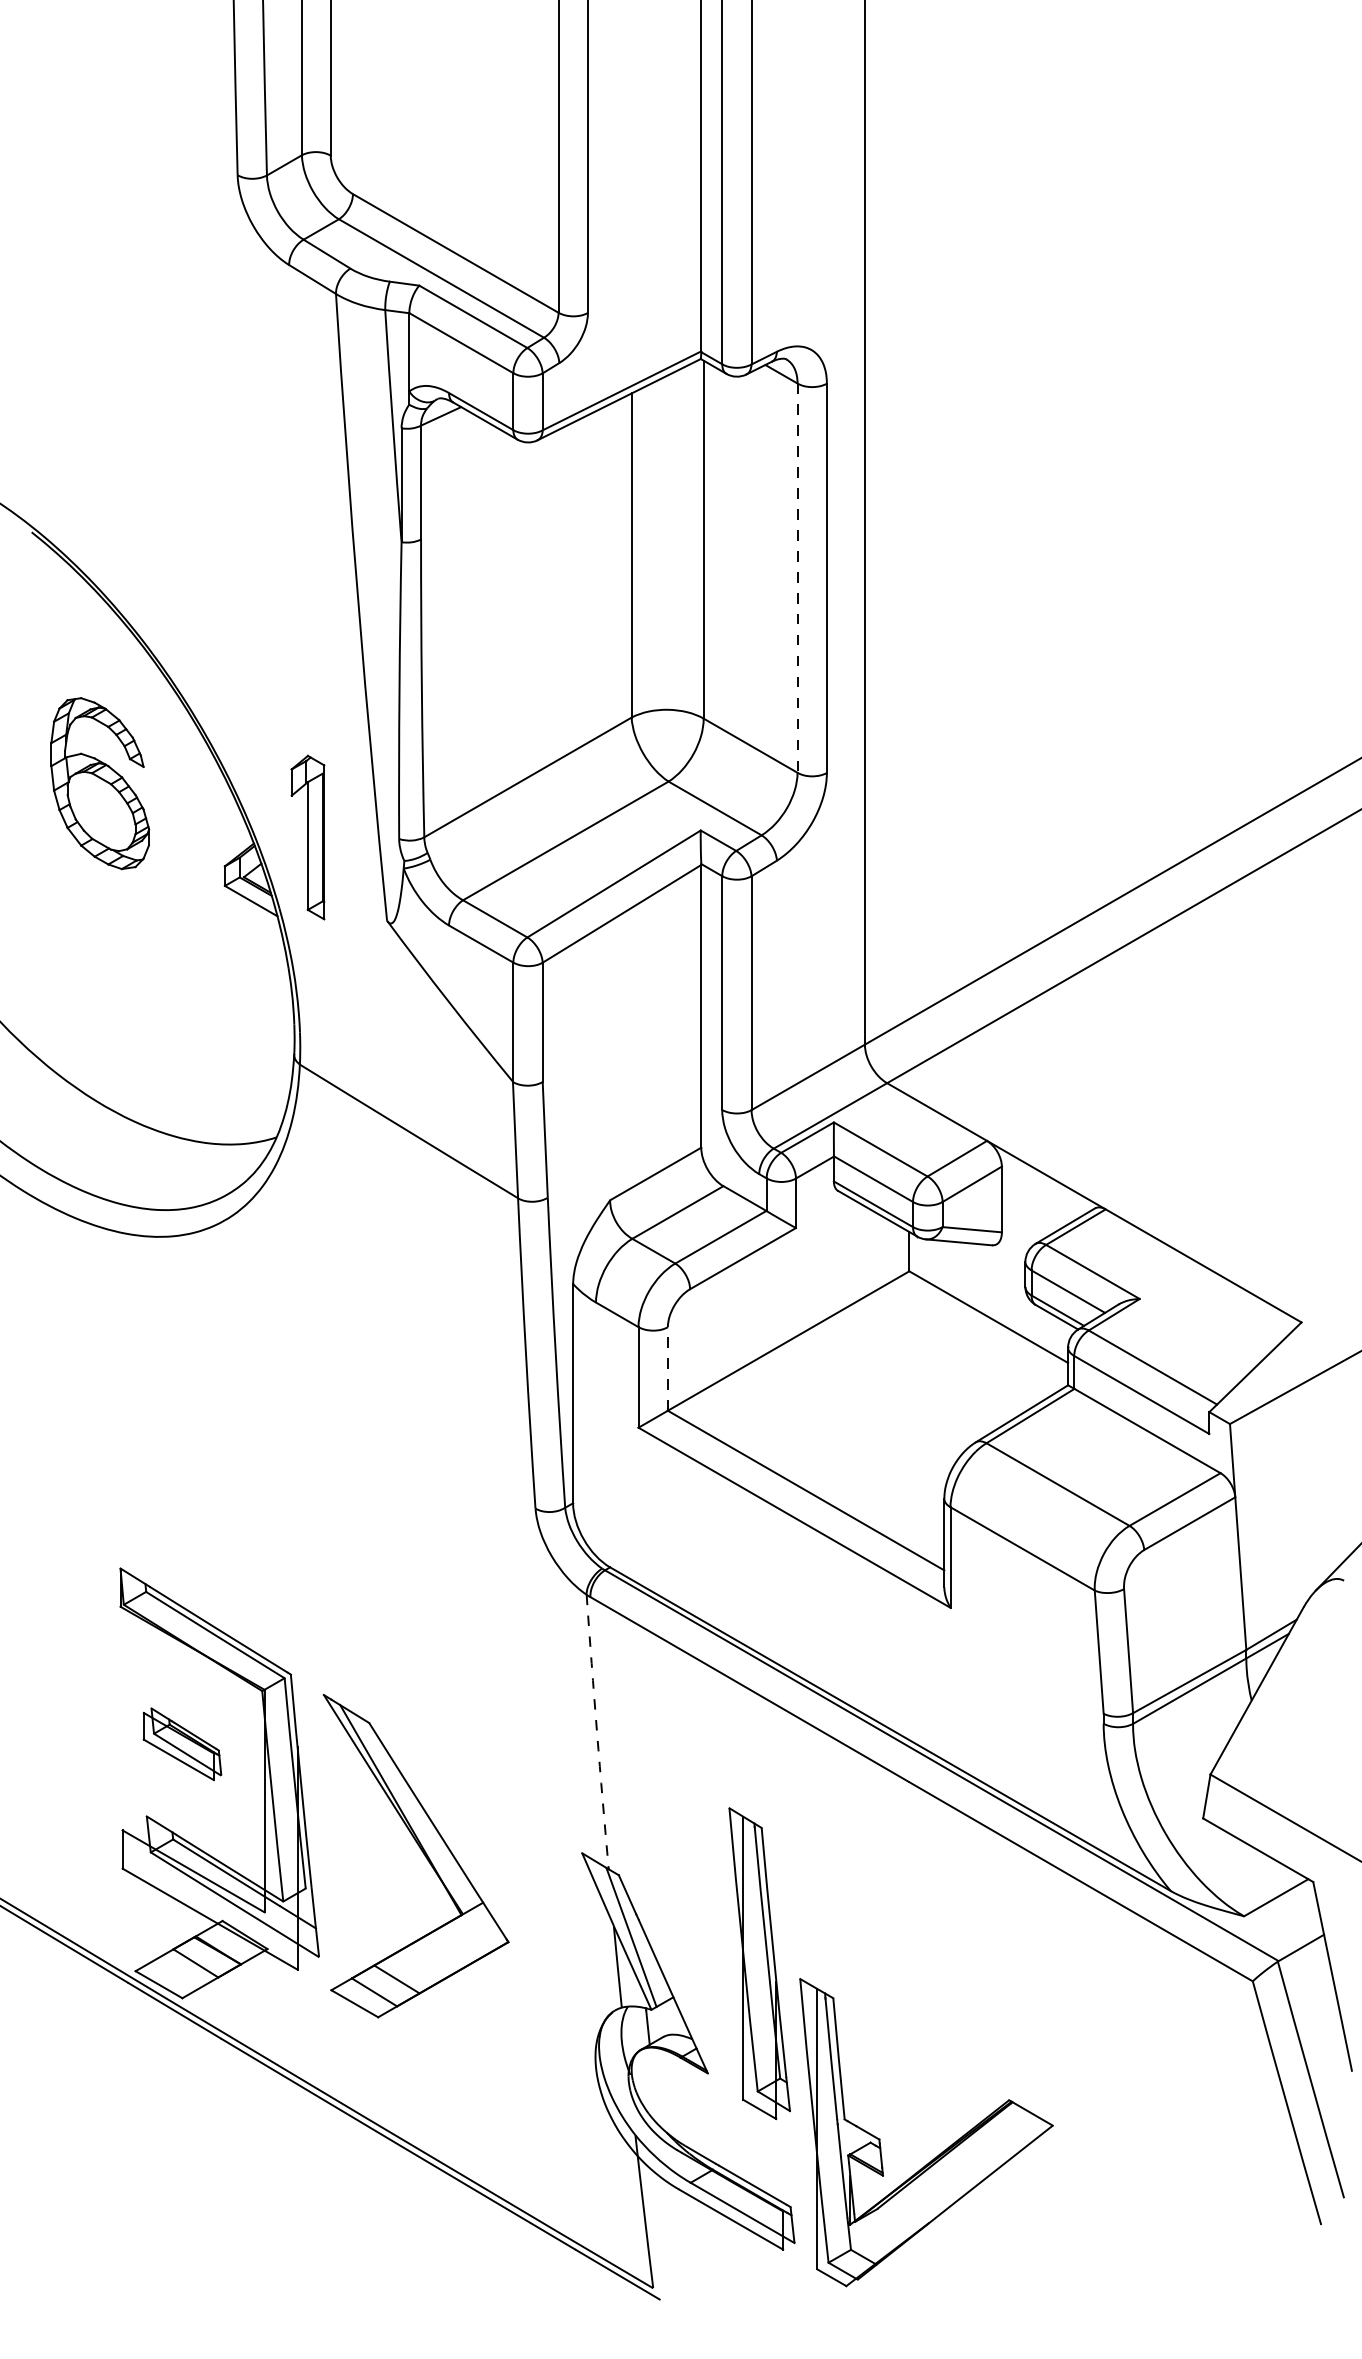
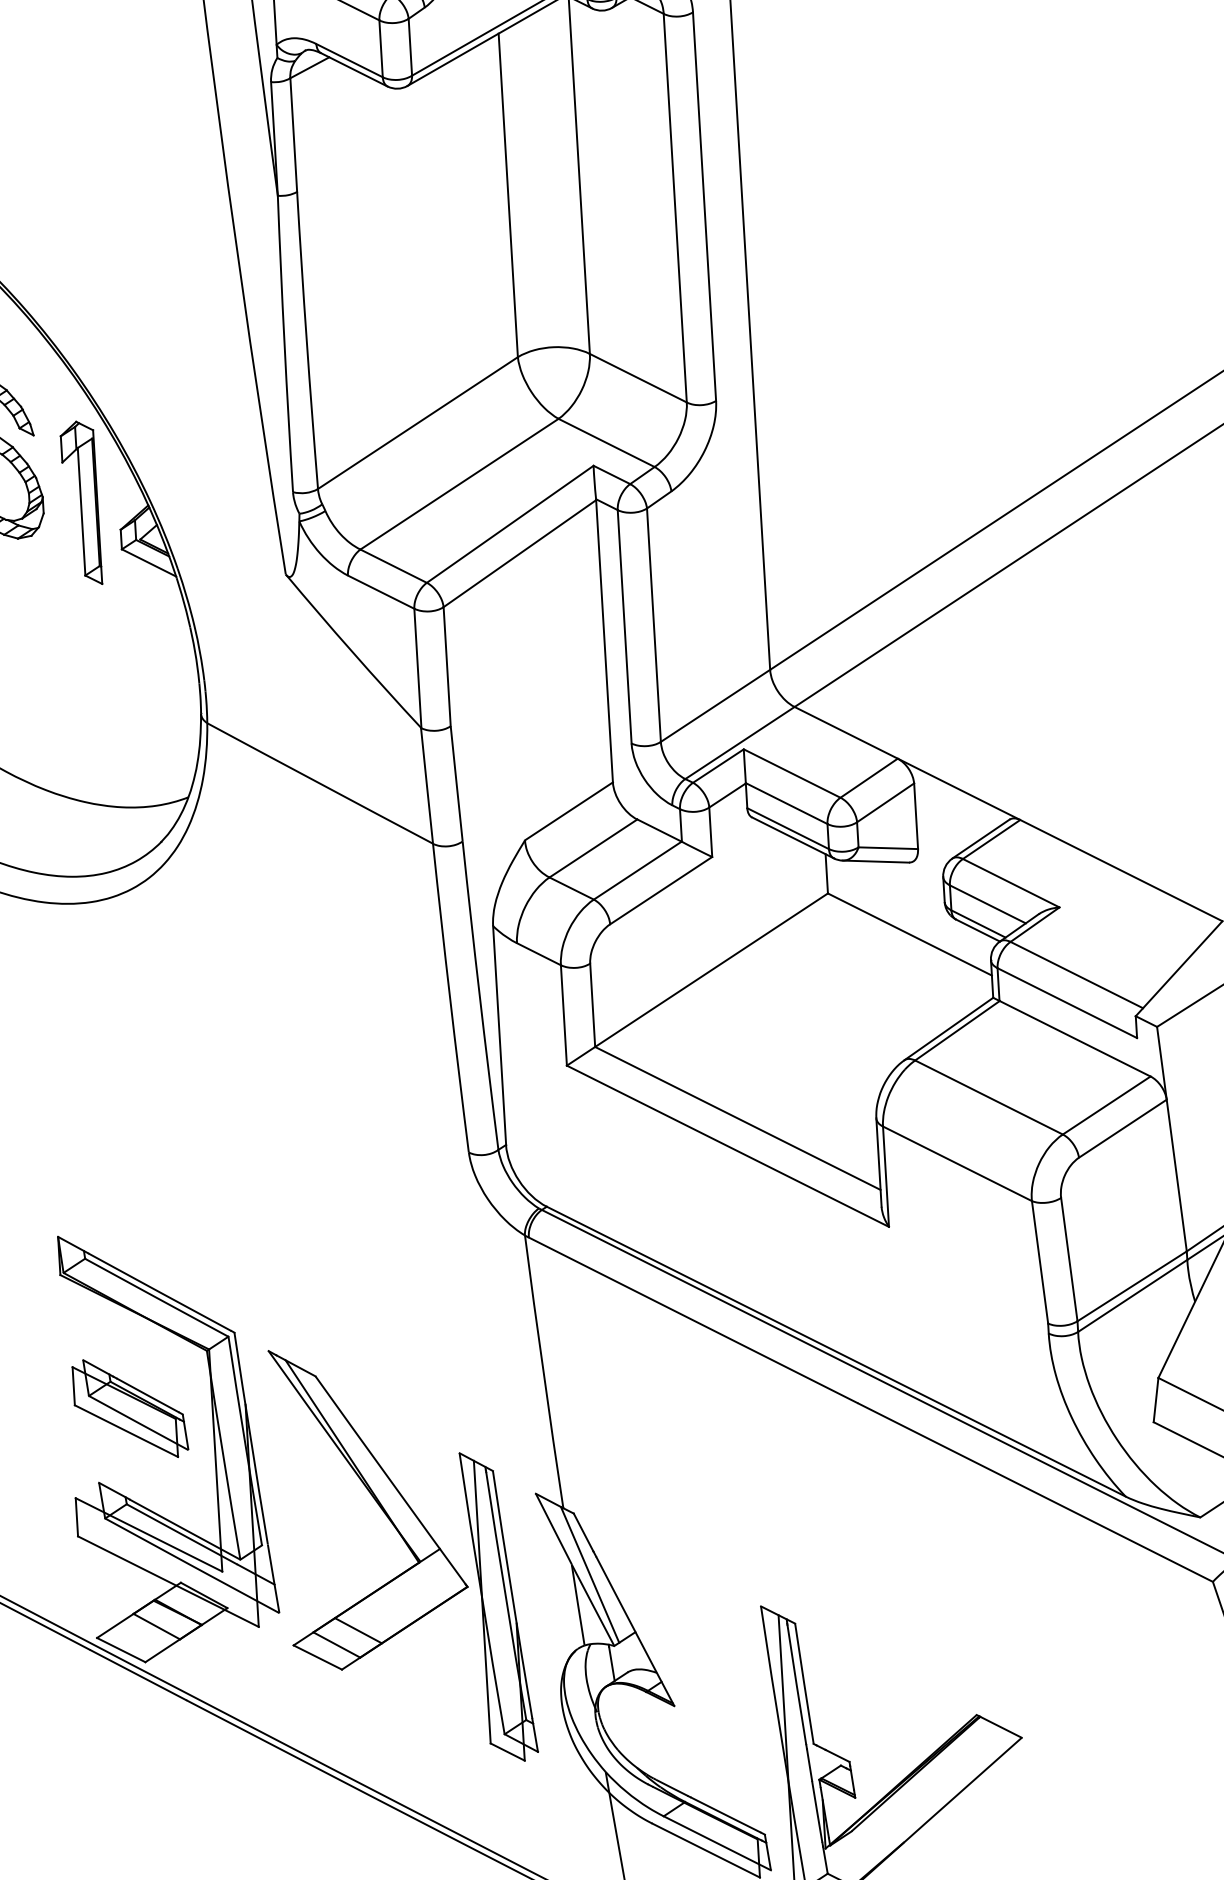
line: (797, 578) -> (675, 208), dashed -> solid
part: (307, 837) -> (80, 503), moved
line: (667, 1369) -> (592, 1005), dashed -> solid
arc: (597, 1732) -> (543, 1372), dashed -> solid
part: (182, 1744) -> (130, 1408), size x1.43
part: (759, 1963) -> (498, 1606), moved

